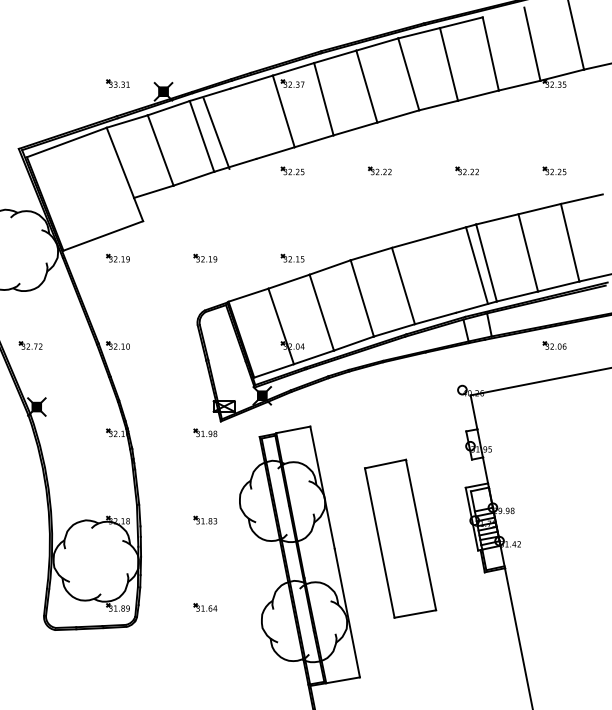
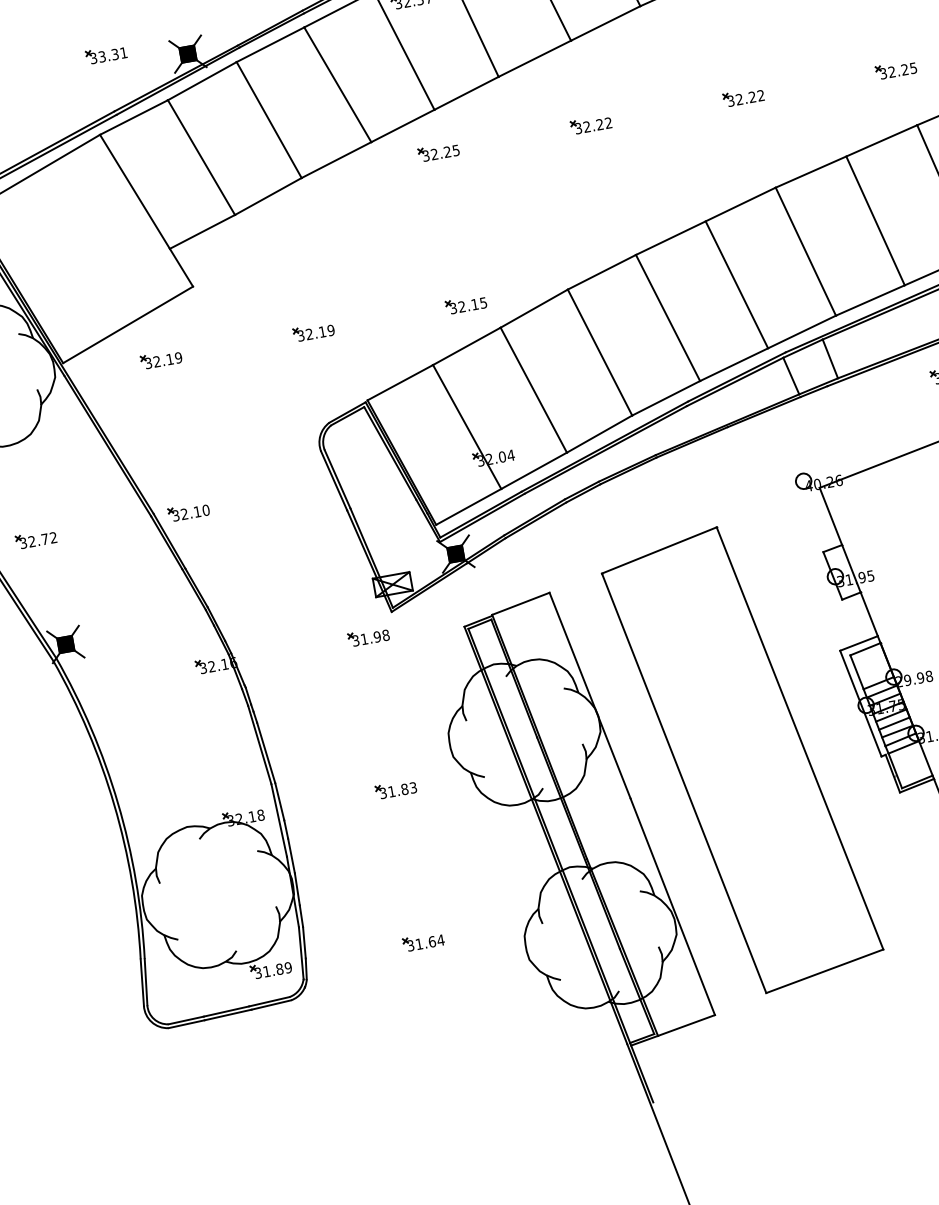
line: (216, 133) -> (337, 84), moved
line: (476, 265) -> (736, 284), moved
part: (400, 538) -> (742, 759), size x1.67

